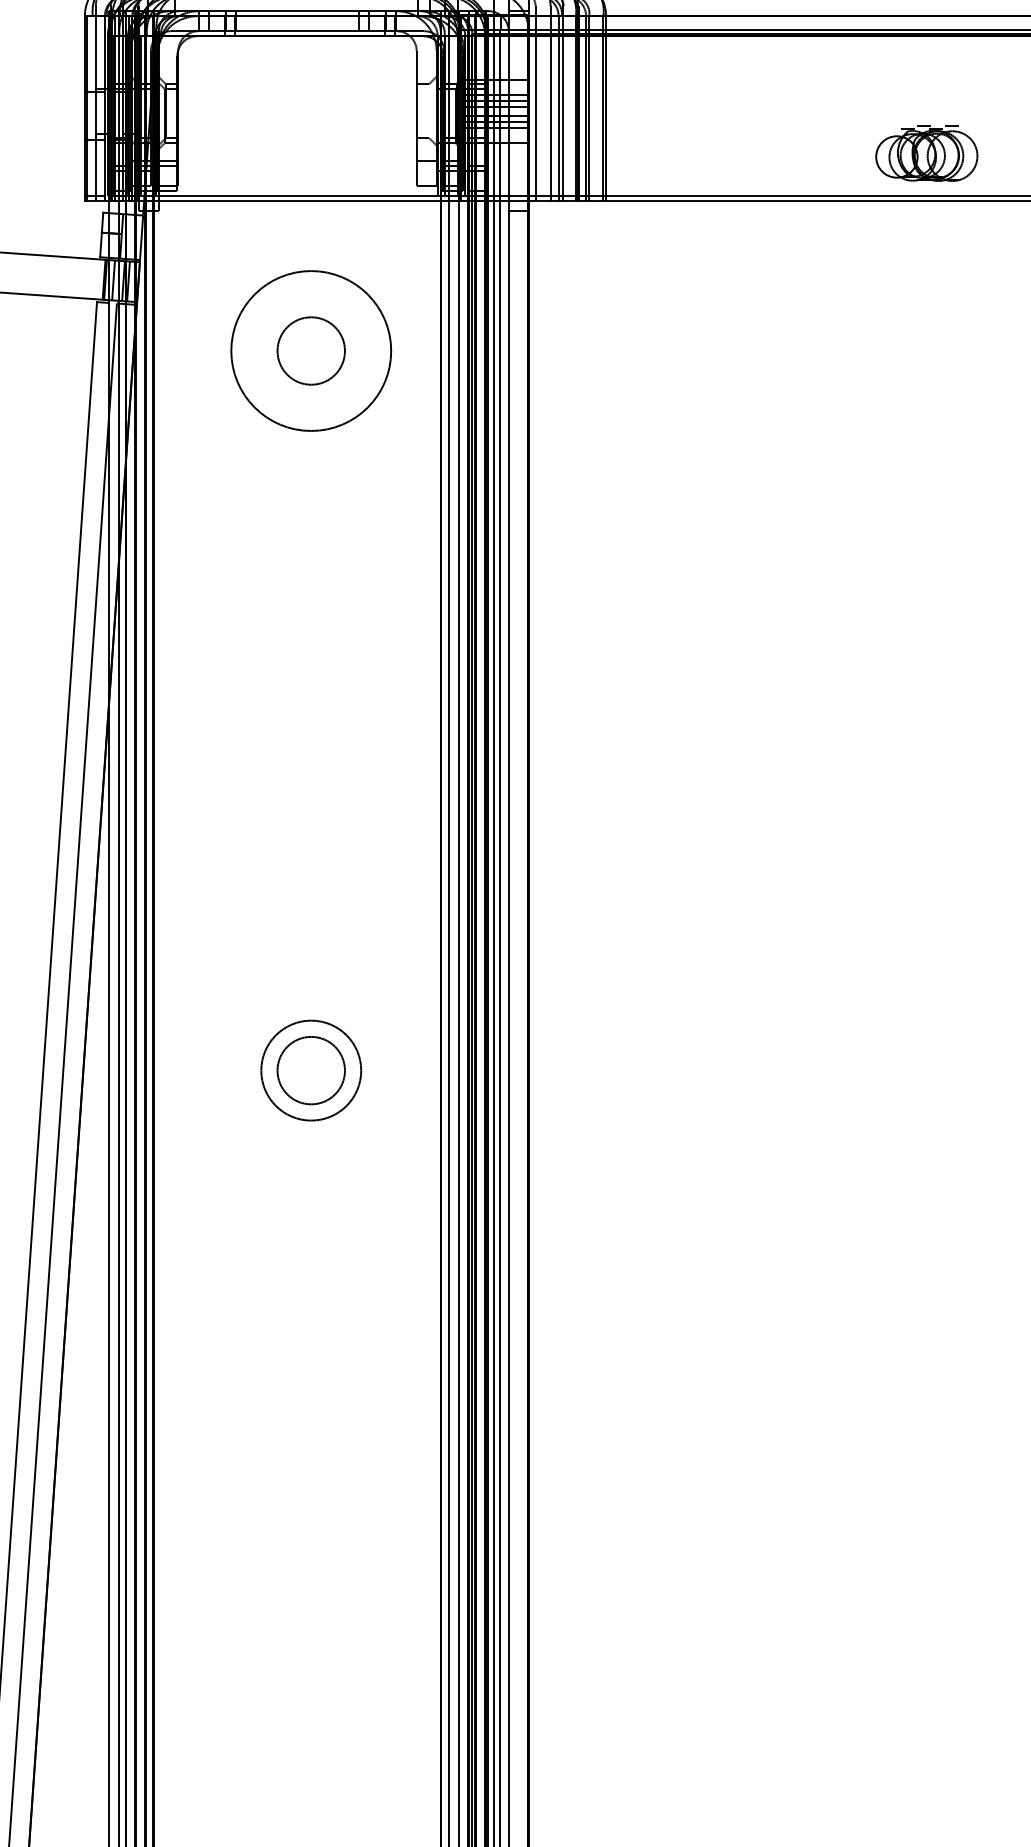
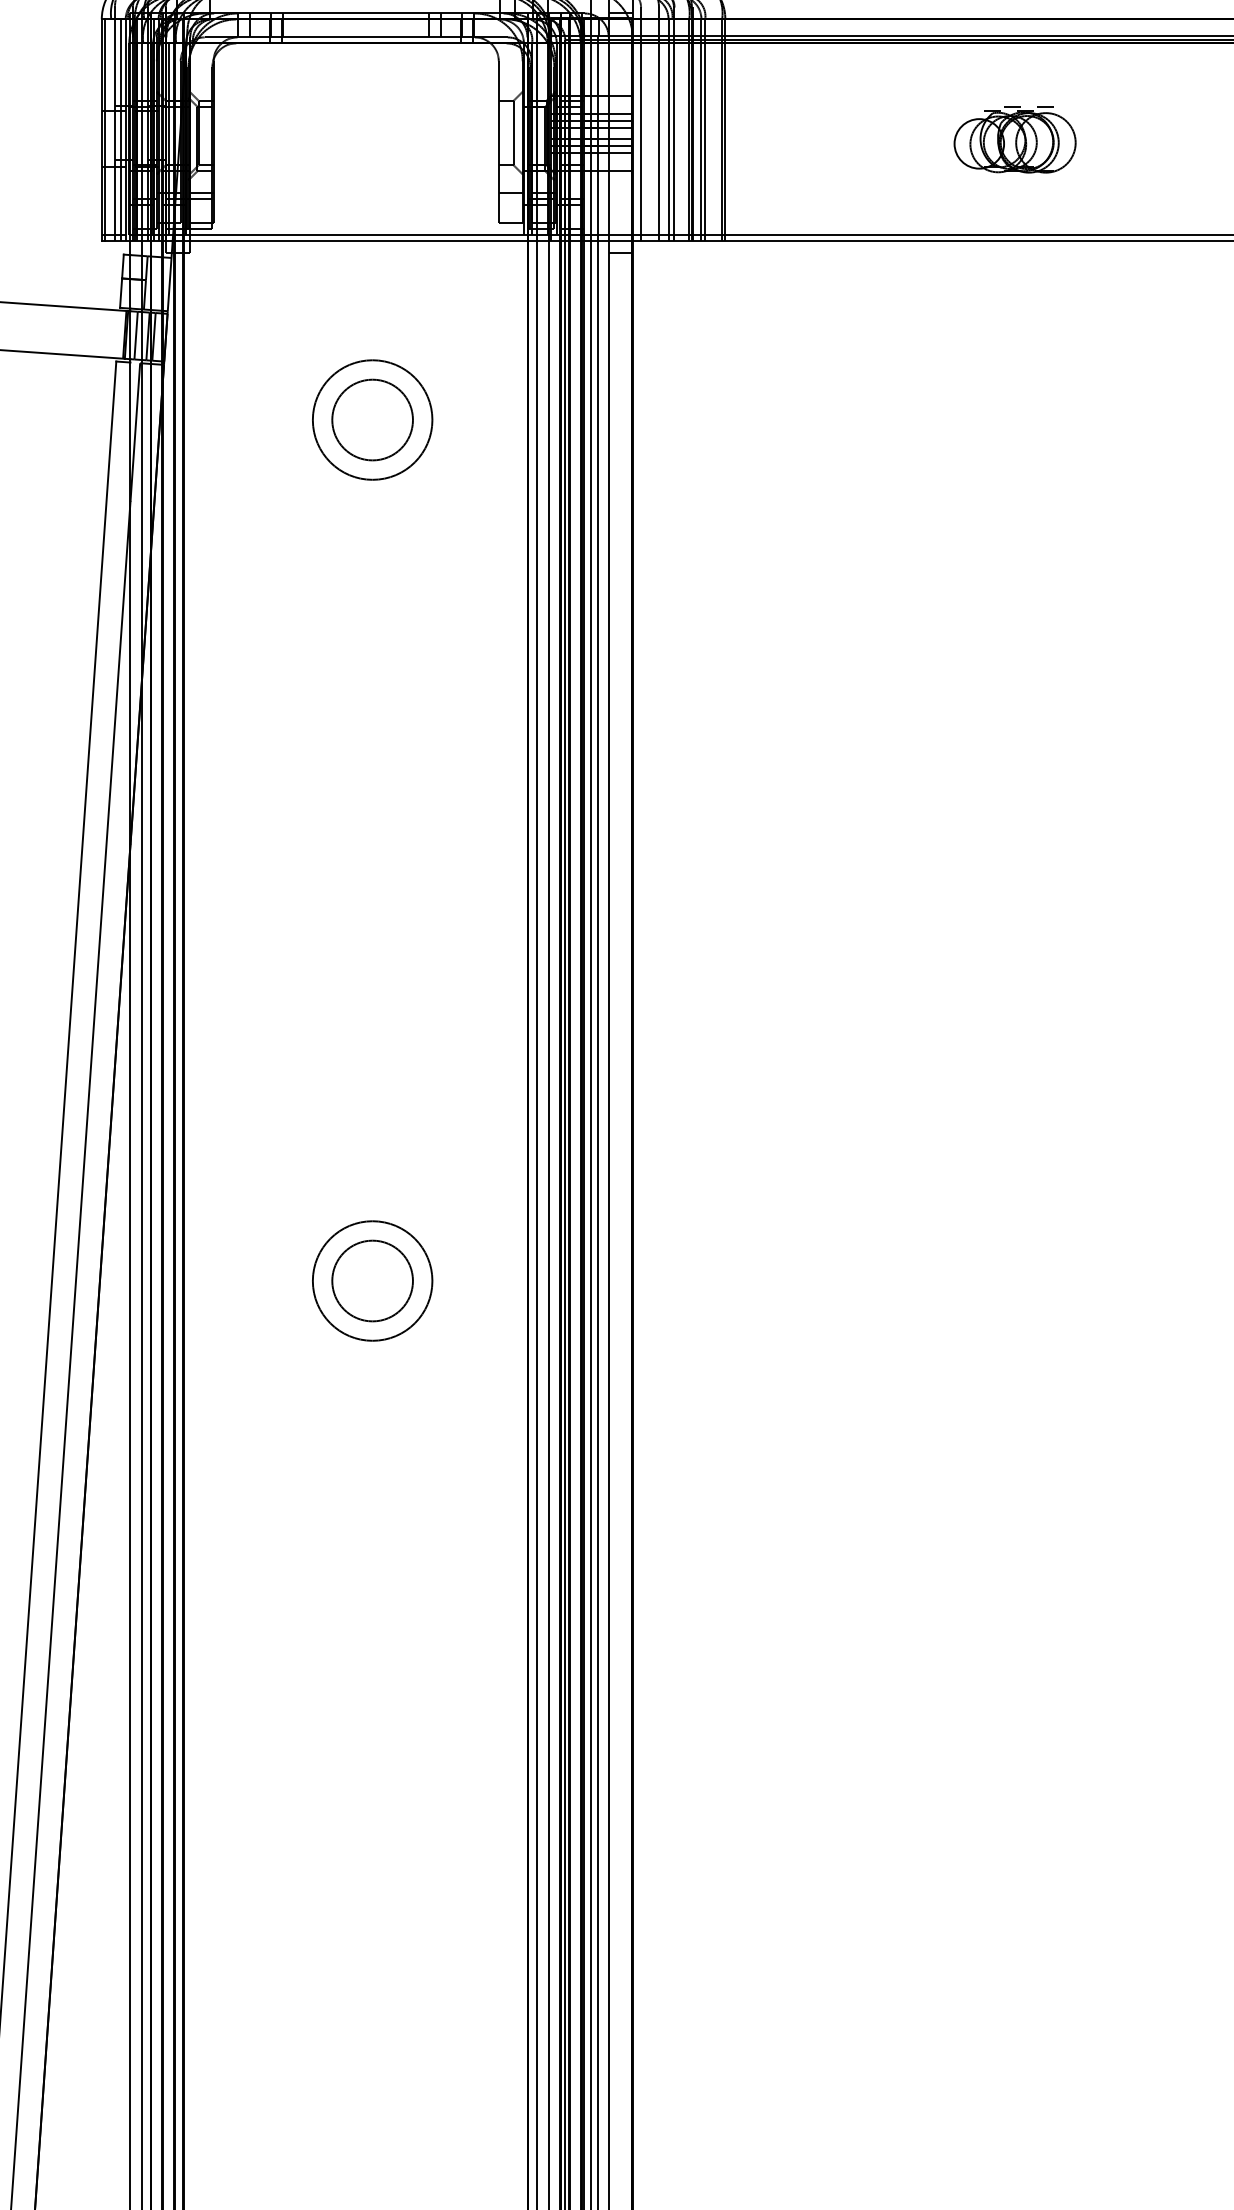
line: (101, 108) -> (121, 129), added
line: (428, 110) -> (513, 132), added
part: (926, 153) -> (1014, 139), moved
circle: (311, 350) -> (372, 419), size x0.62

